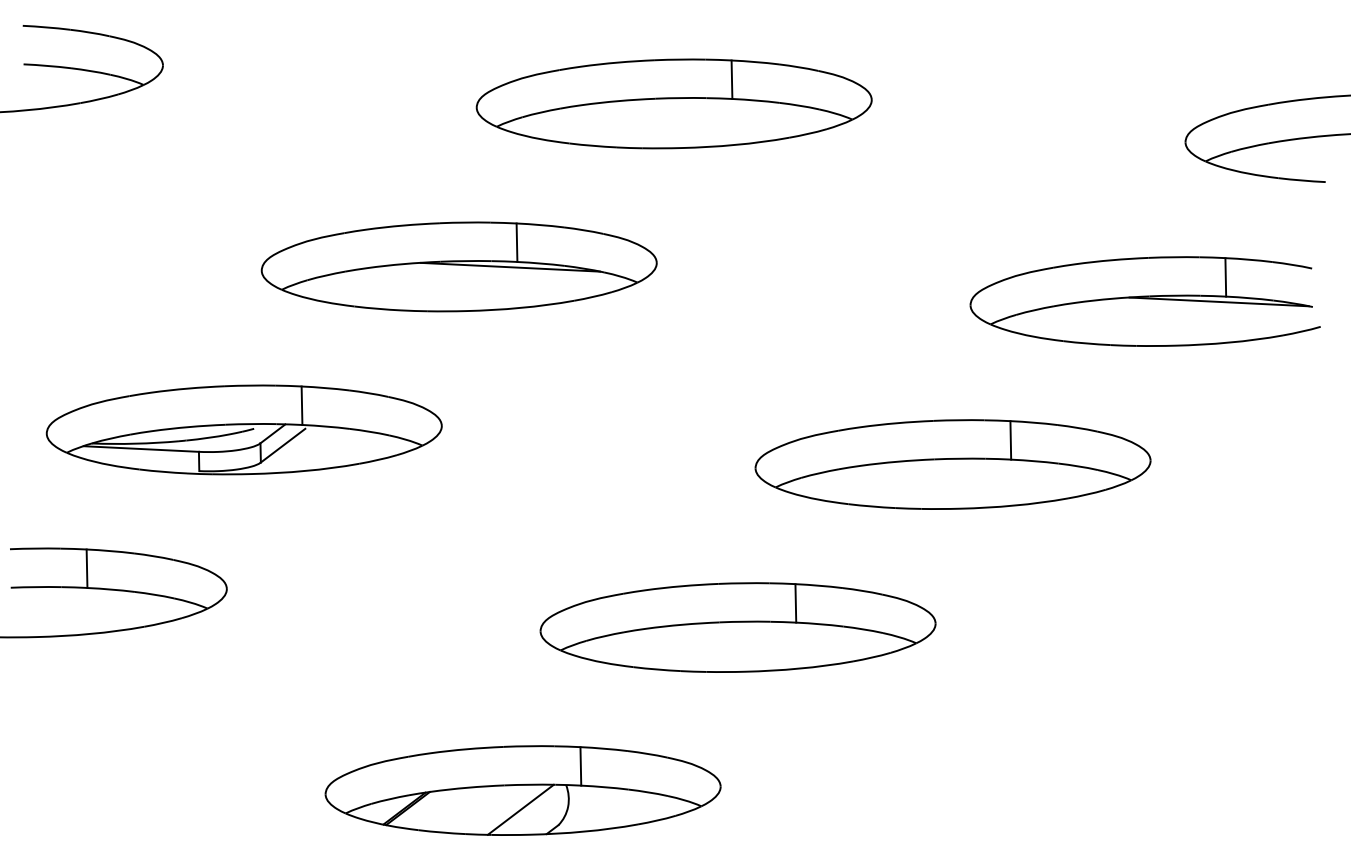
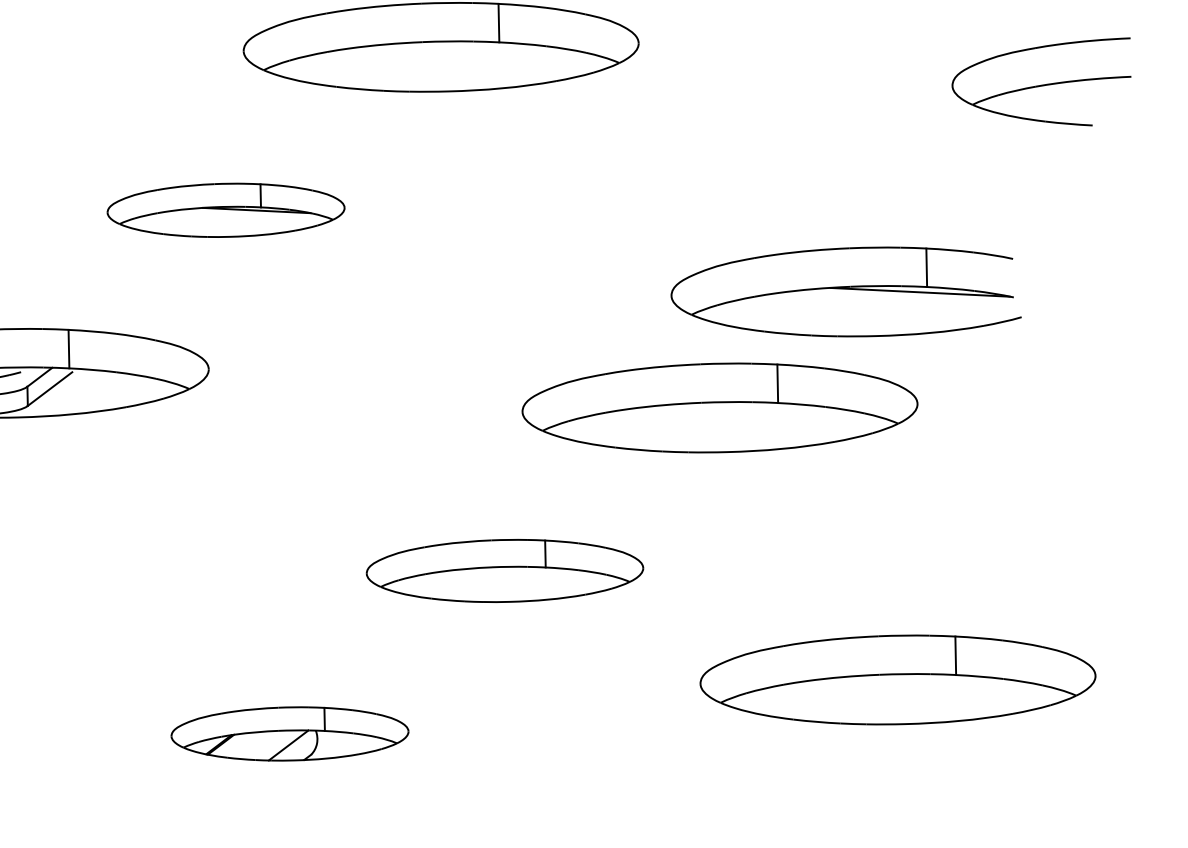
part: (458, 266) -> (225, 209), size x0.6
part: (1144, 301) -> (845, 291), moved
part: (737, 627) -> (504, 570), size x0.7
part: (1130, 736) -> (897, 679), added
part: (522, 790) -> (289, 733), size x0.6

